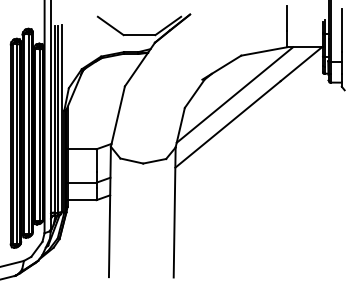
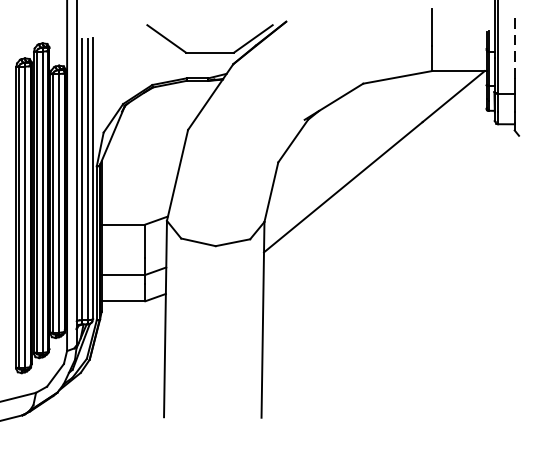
line: (341, 30) -> (514, 45), solid -> dashed
line: (234, 94) -> (353, 142), removed

